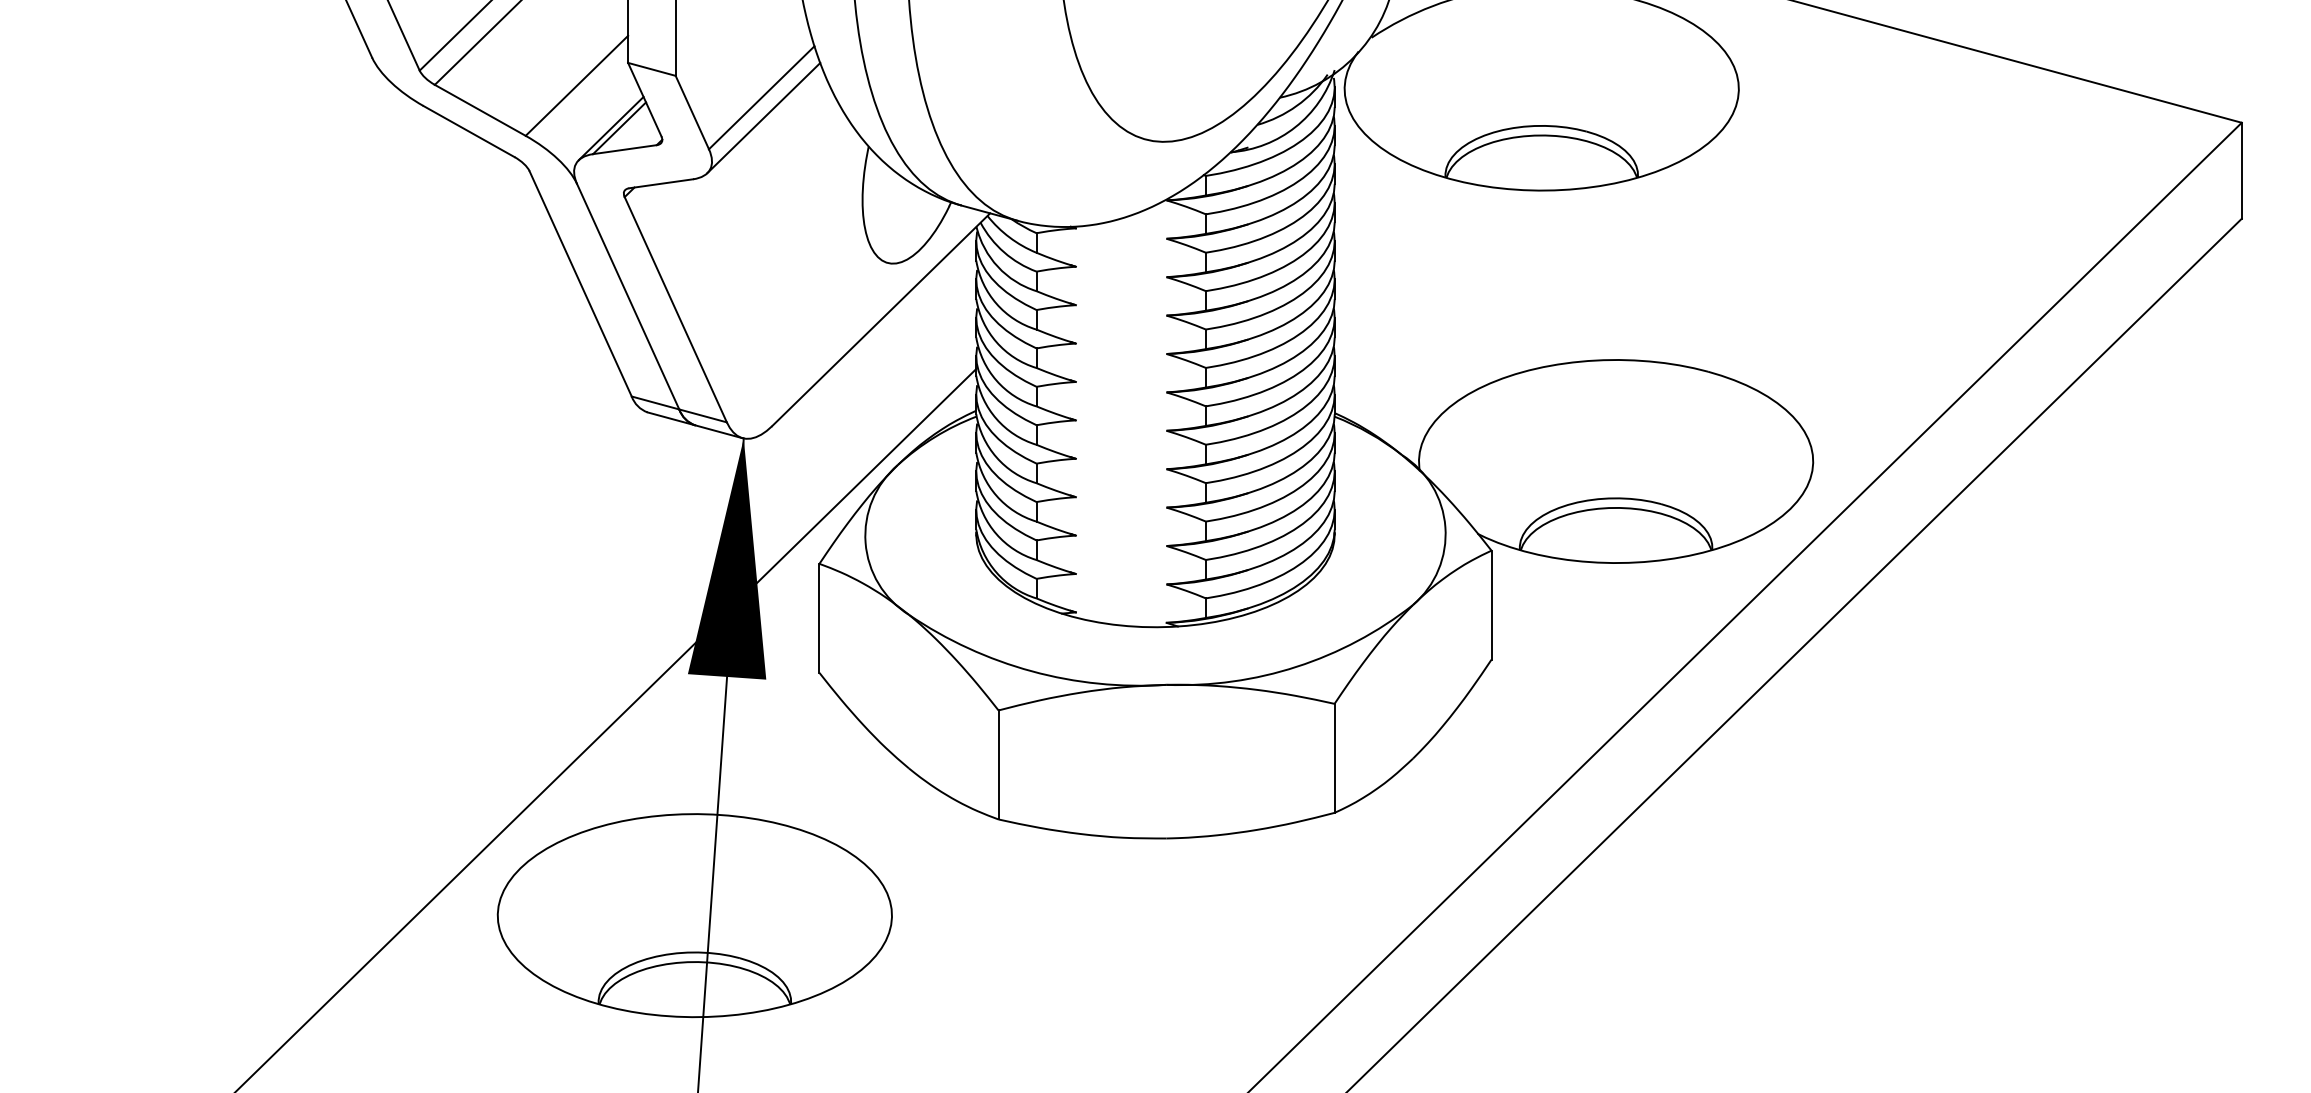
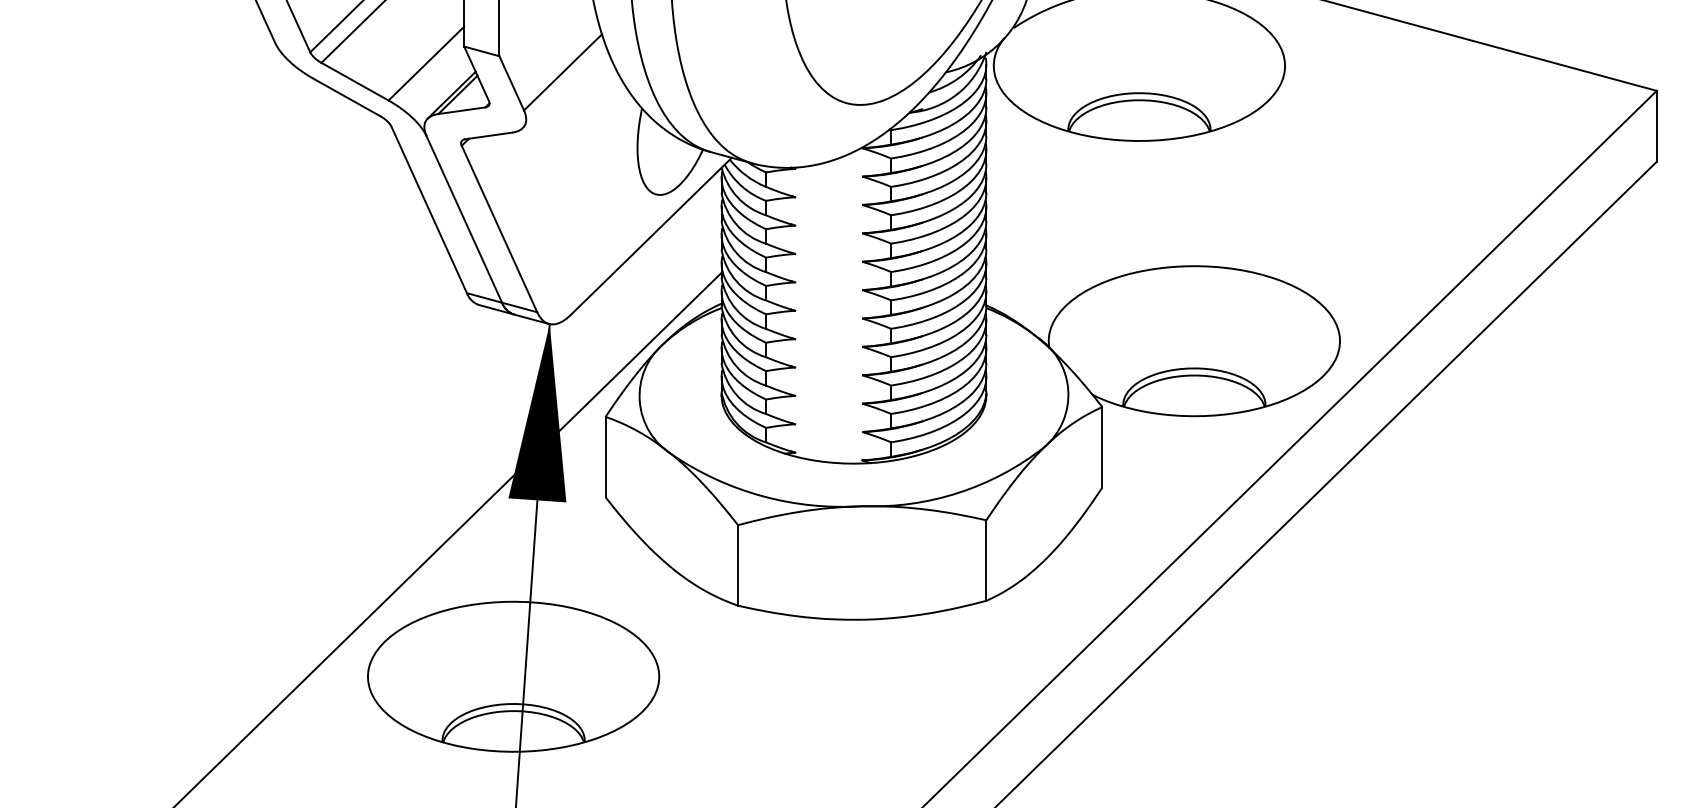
line: (763, 118) -> (564, 87), removed

